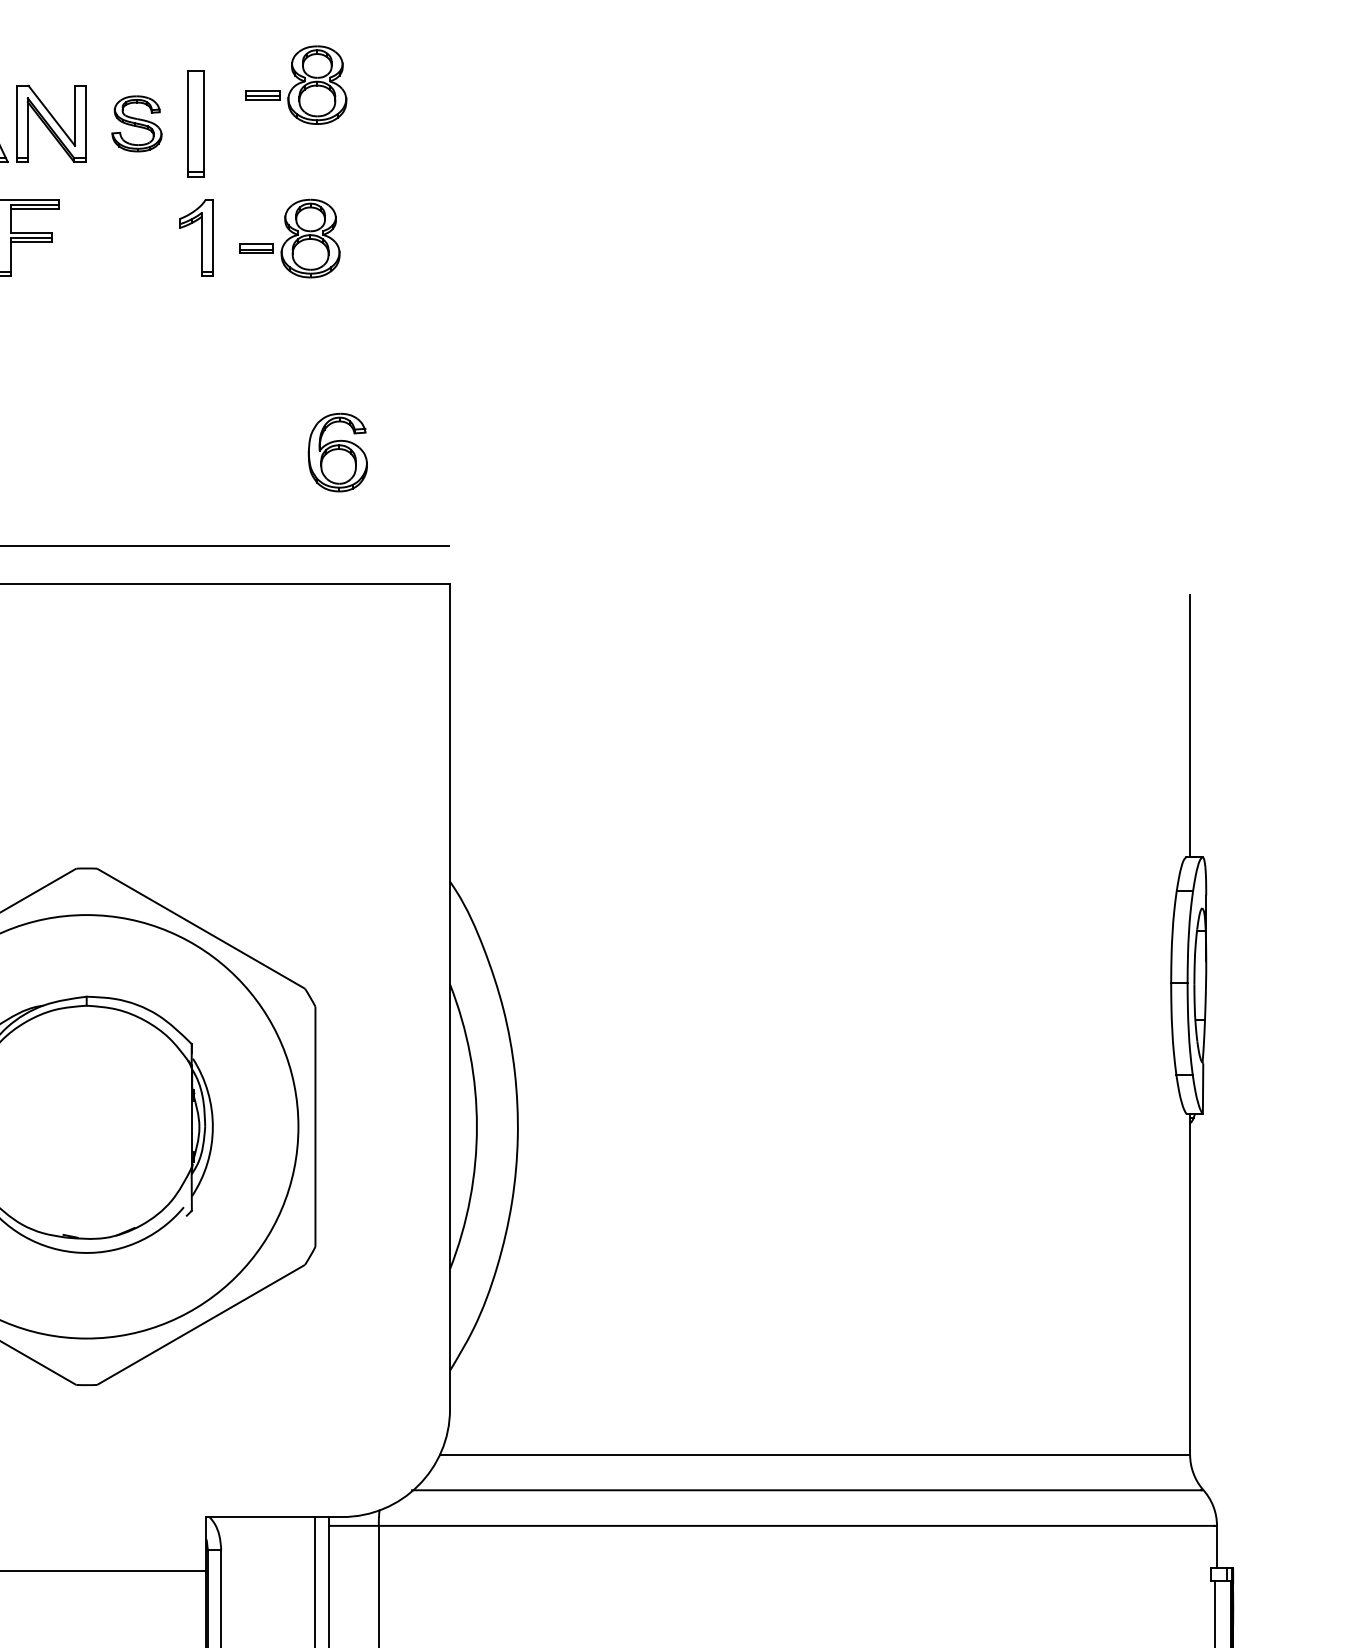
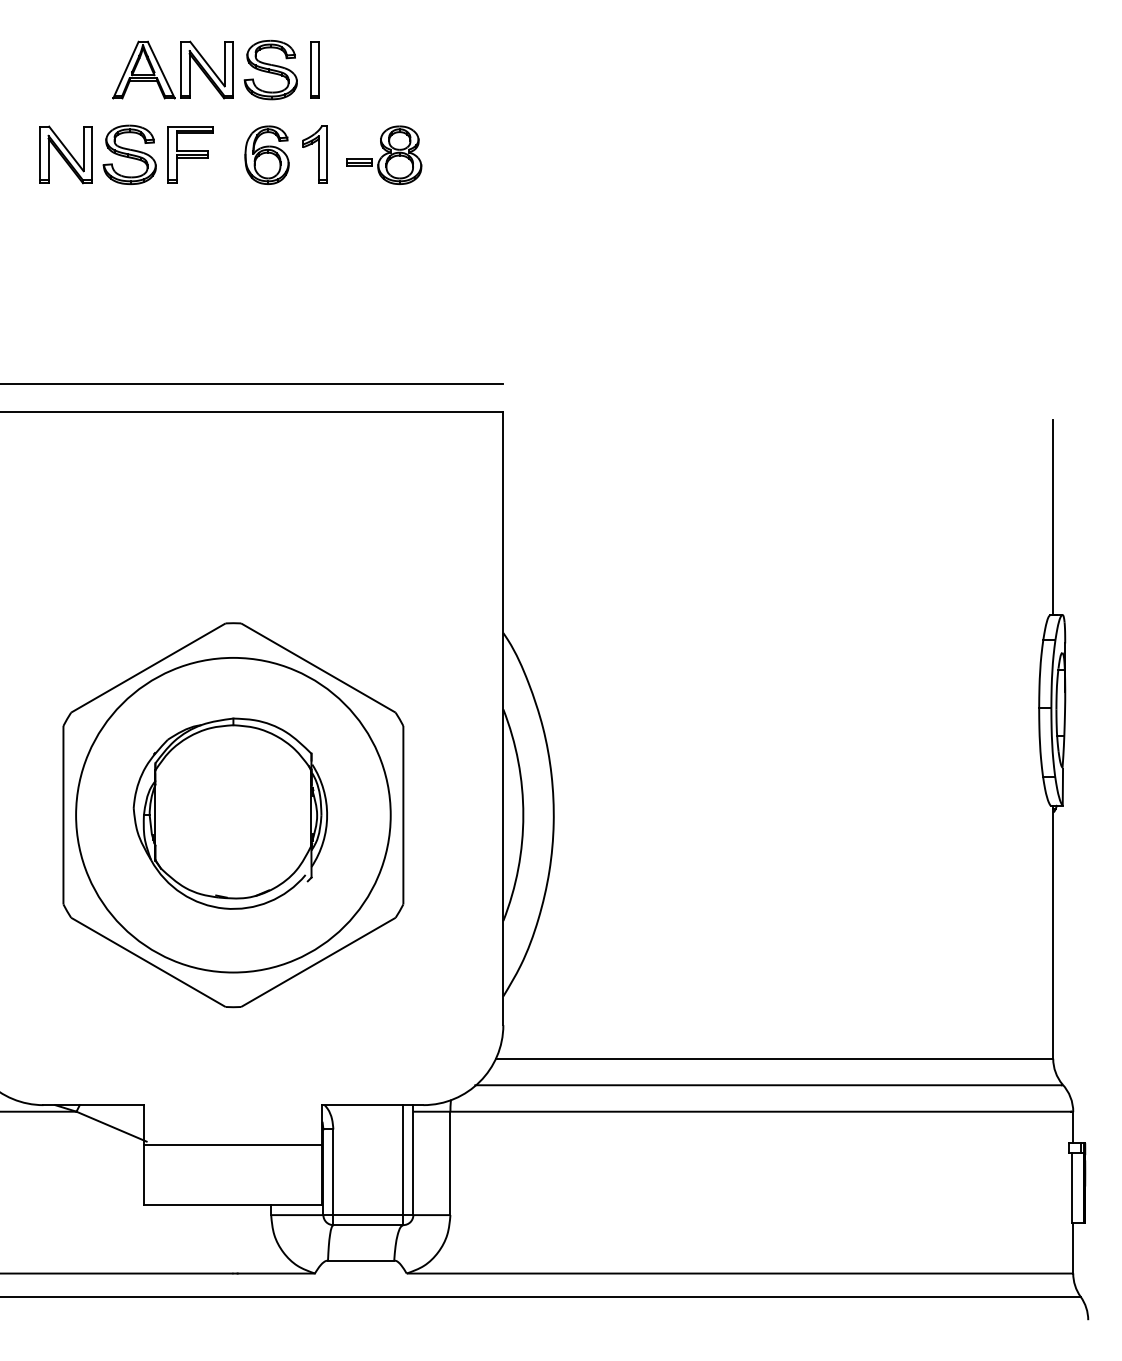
part: (296, 84) -> (389, 40), removed
part: (136, 123) -> (270, 69), size x1.43
part: (195, 123) -> (314, 69), size x0.71
part: (337, 451) -> (266, 154), moved

